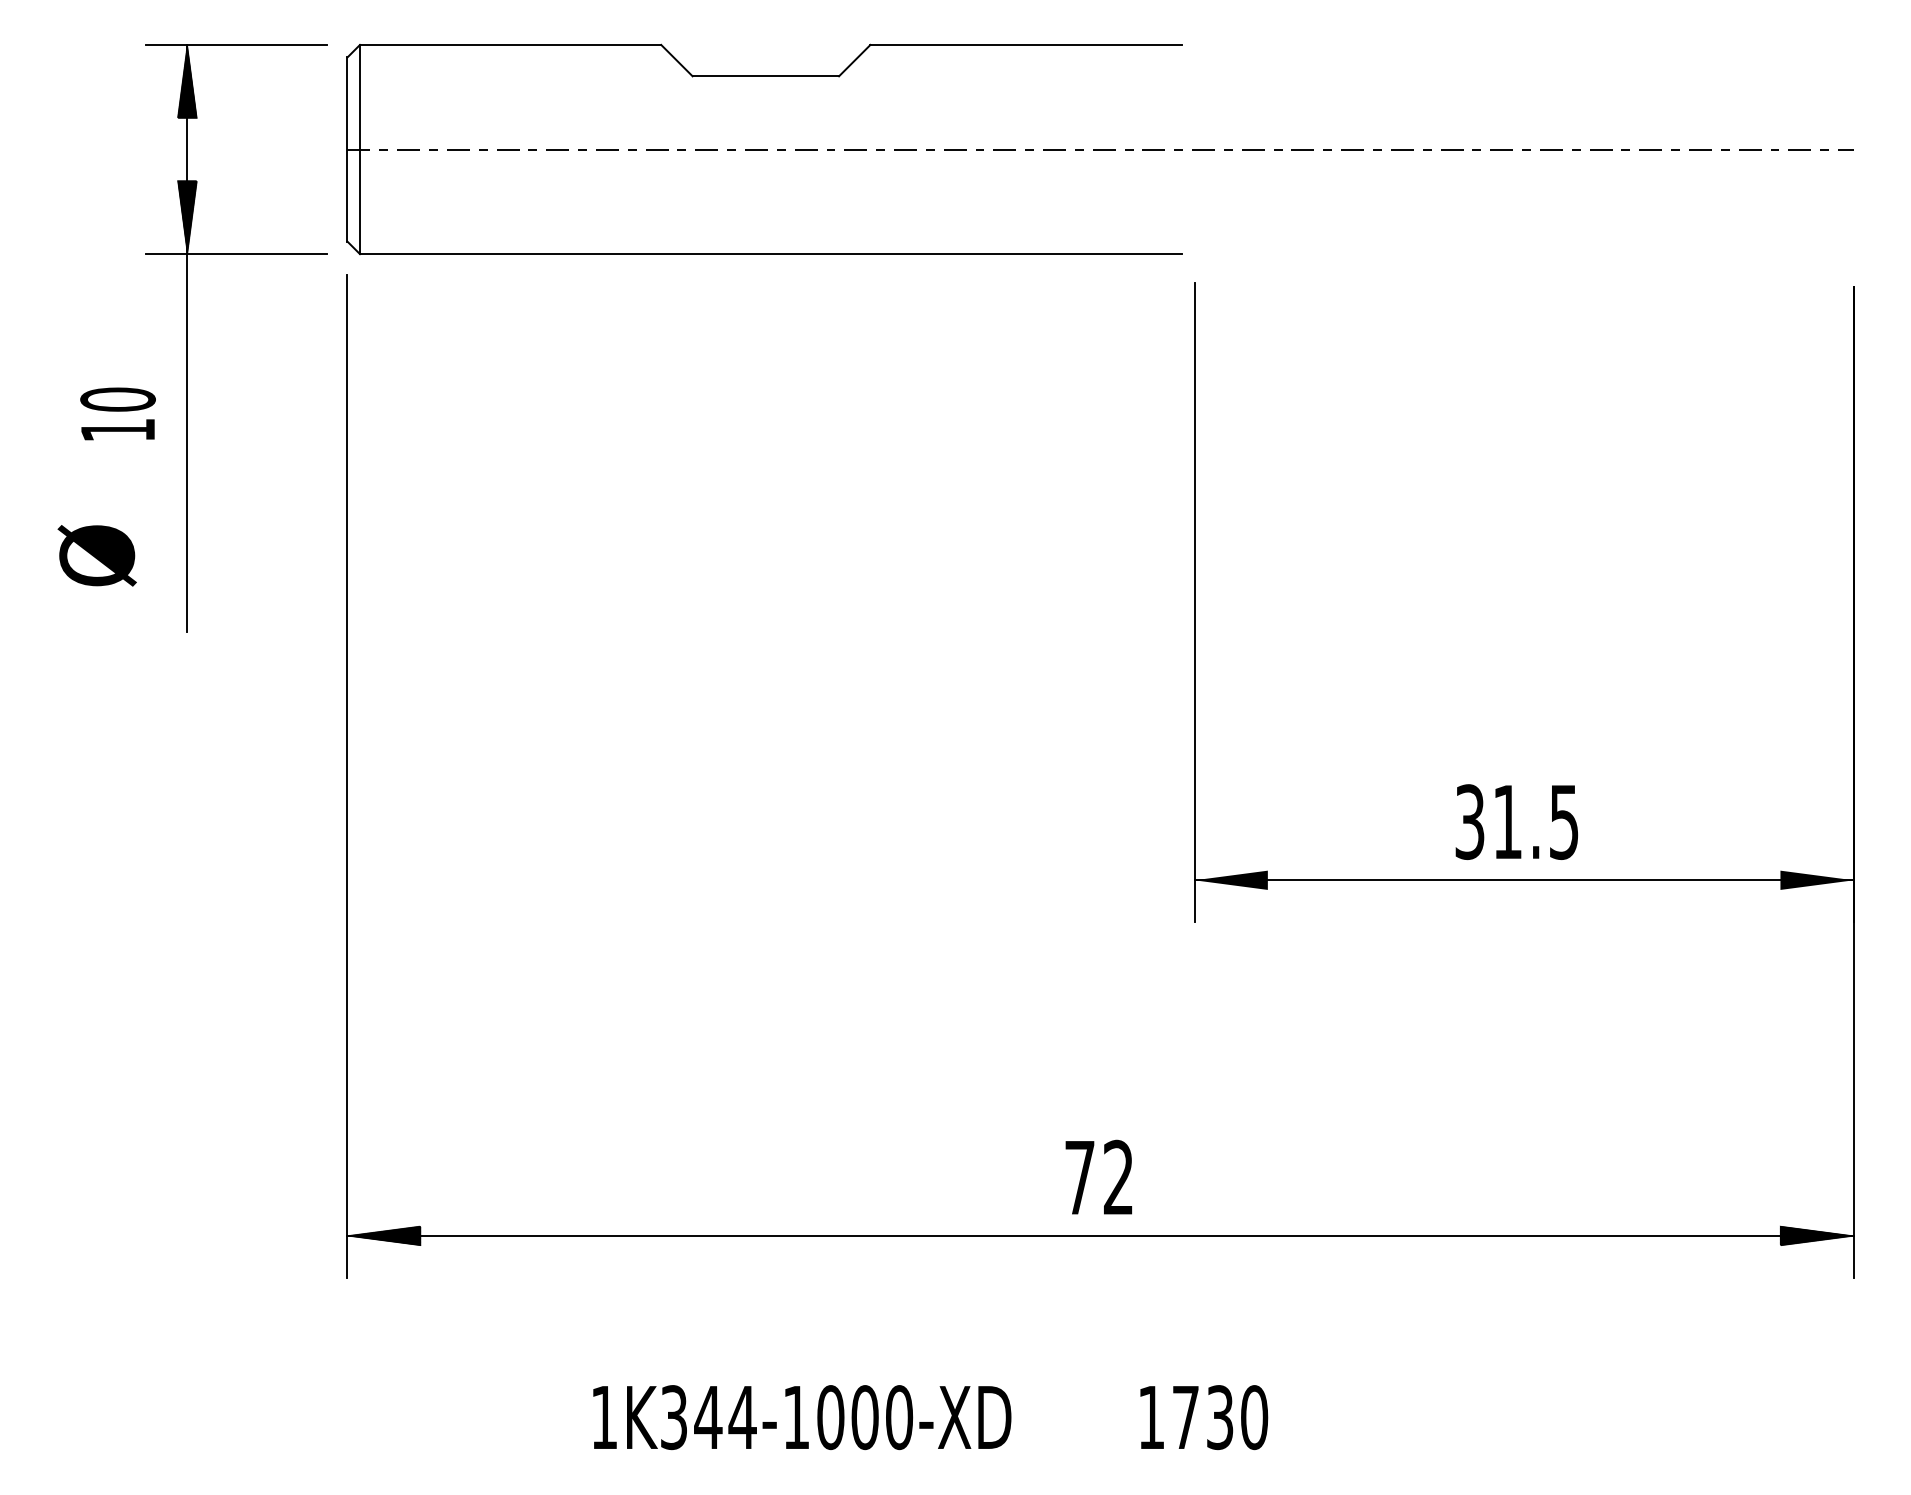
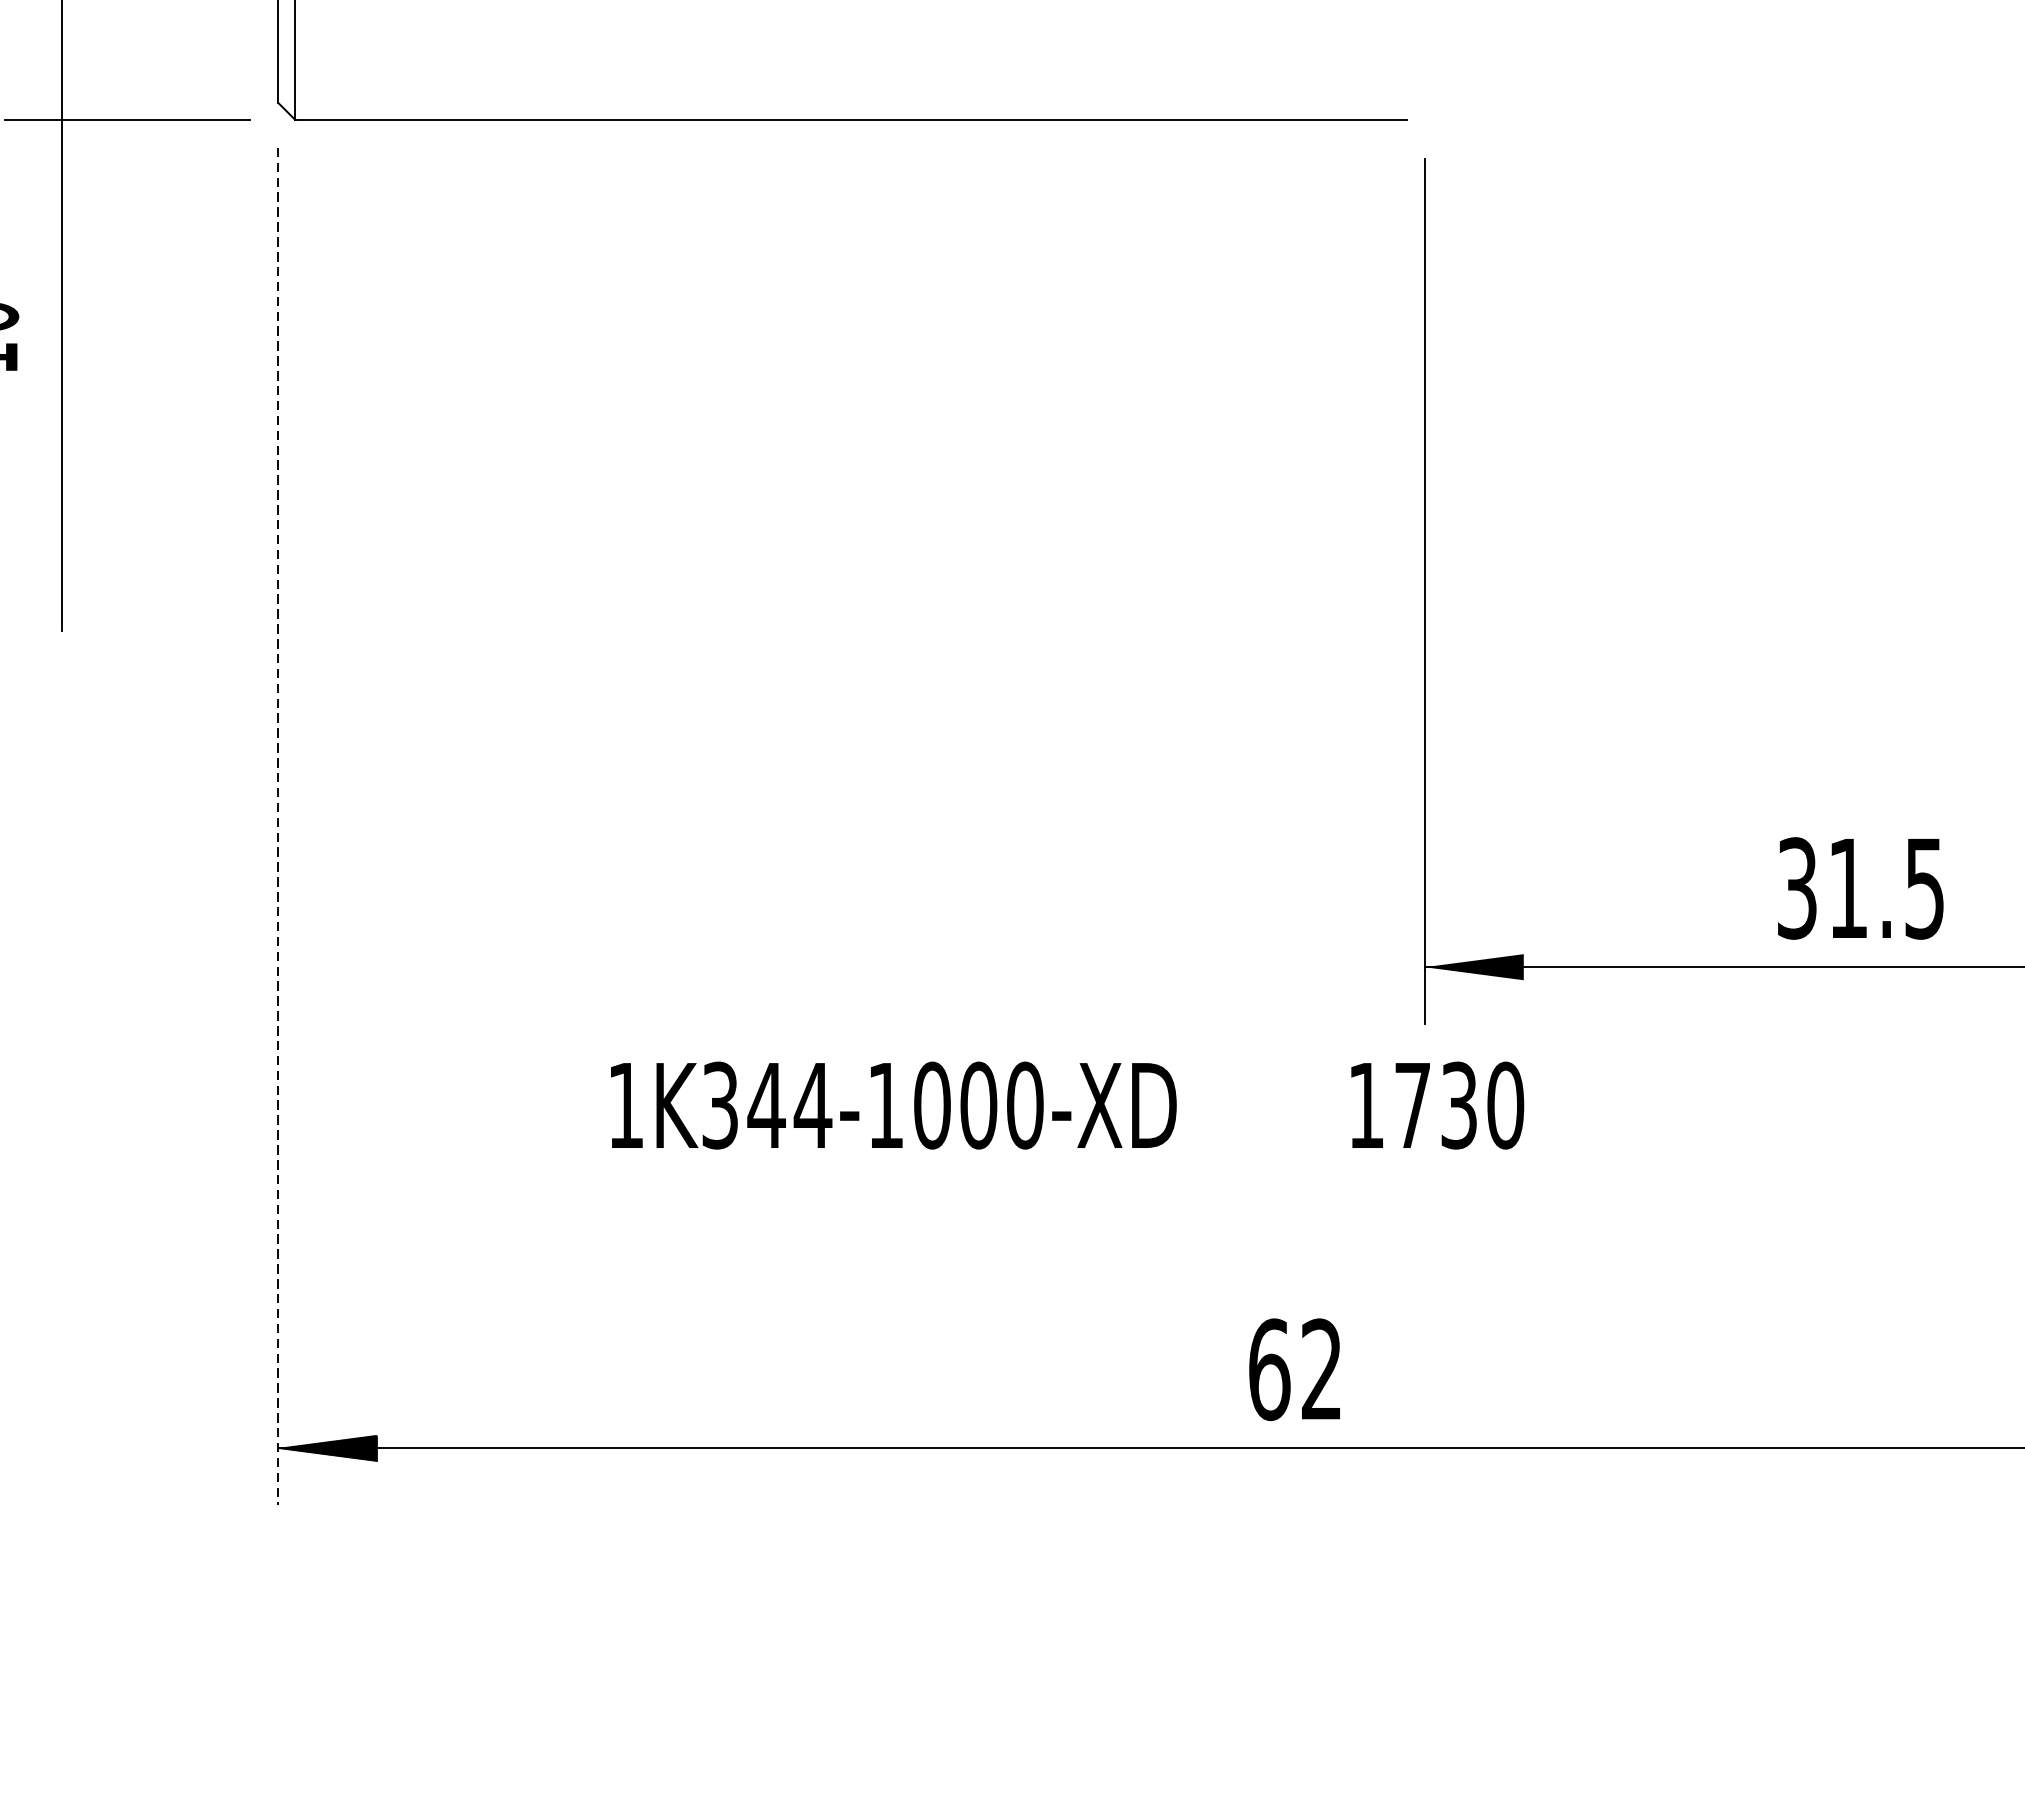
hatch: (187, 216) -> (61, 68), removed
line: (347, 776) -> (278, 826), solid -> dashed
text: (1080, 1177) -> (1270, 1369), 72 -> 62
text: (930, 1417) -> (1067, 1105), moved

